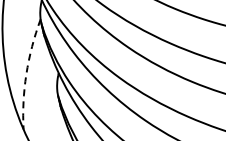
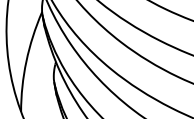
arc: (26, 73) -> (26, 60), dashed -> solid

